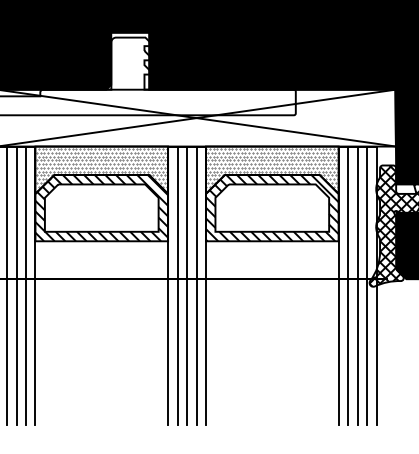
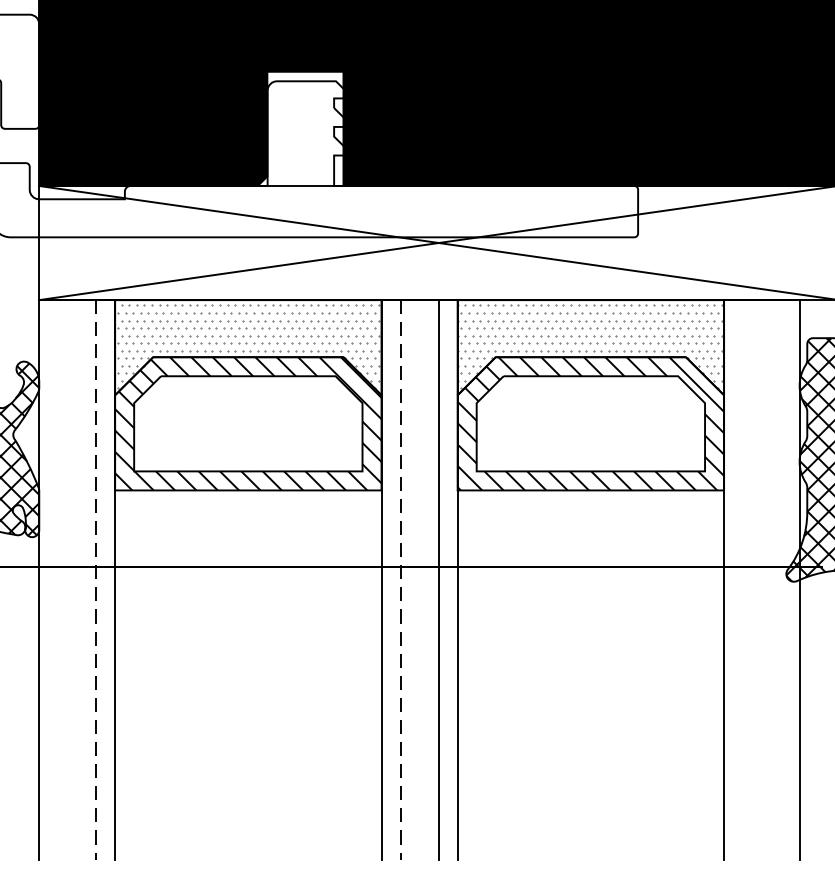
line: (7, 285) -> (58, 579), removed
line: (16, 285) -> (77, 579), removed
line: (187, 285) -> (420, 579), removed
line: (348, 285) -> (743, 579), removed
line: (357, 285) -> (762, 579), removed
line: (367, 285) -> (782, 579), removed
line: (25, 286) -> (95, 581), solid -> dashed
line: (177, 286) -> (400, 581), solid -> dashed

